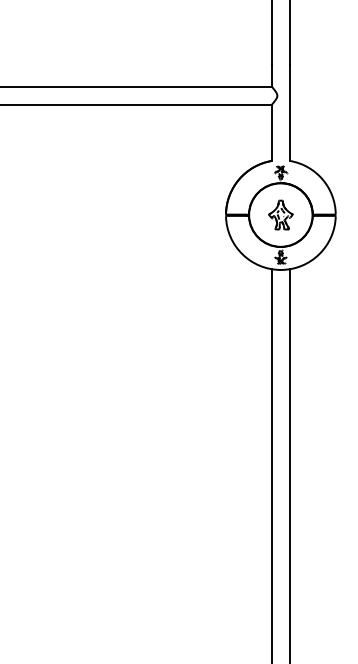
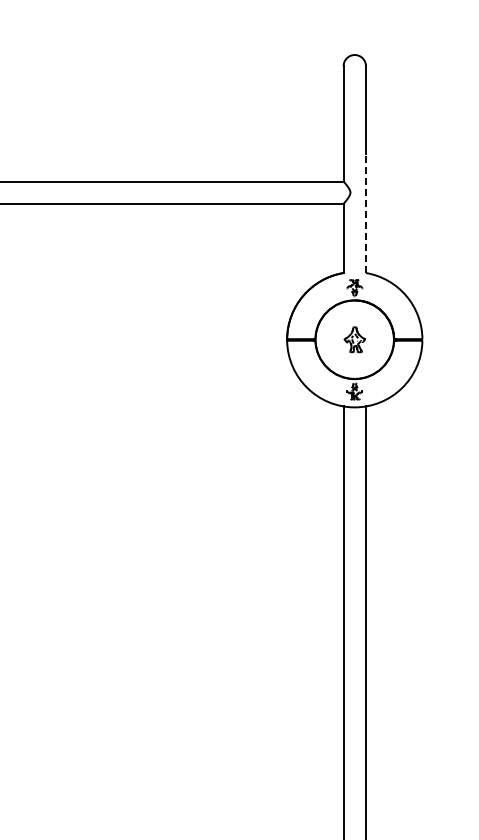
line: (289, 112) -> (365, 213), solid -> dashed
part: (280, 214) -> (354, 339), size x0.7

